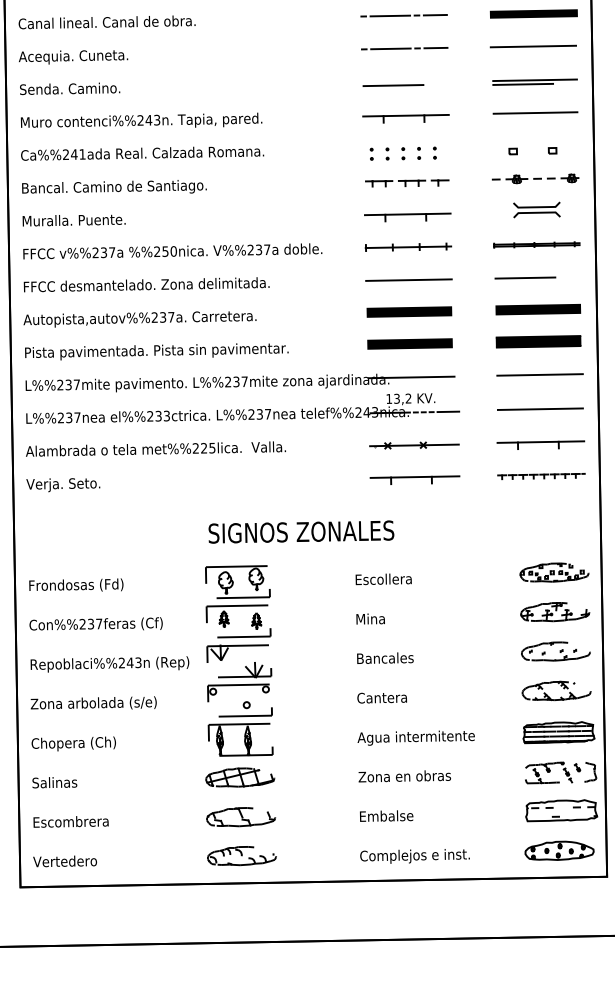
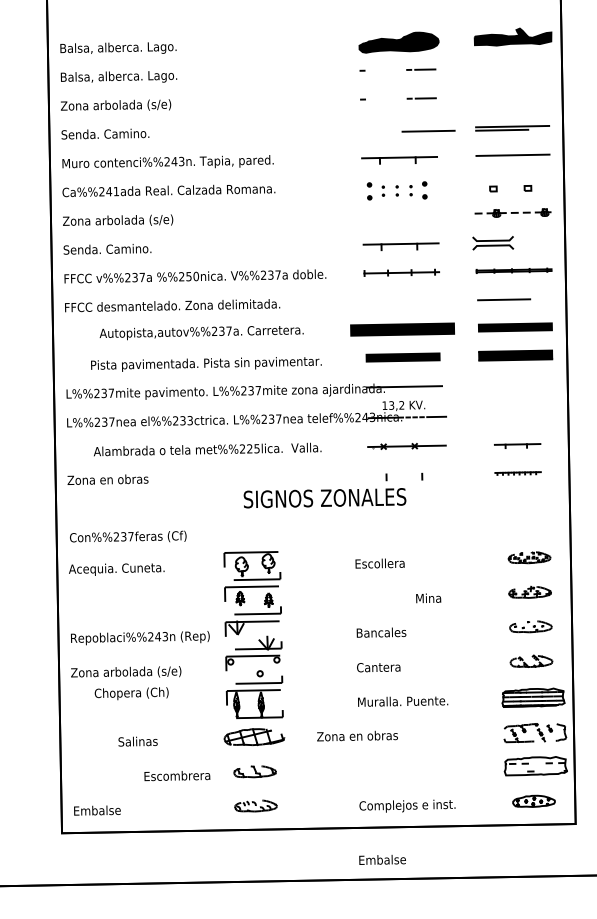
fill: (533, 13) -> (511, 68), removed
line: (389, 16) -> (385, 70), removed
text: (106, 23) -> (137, 76), Canal lineal. Canal de obra. -> Balsa, alberca. Lago.
line: (532, 45) -> (510, 96), removed
line: (391, 48) -> (386, 98), removed
text: (81, 56) -> (115, 105), Acequia. Cuneta. -> Zona arbolada (s/e)
line: (393, 84) -> (428, 130), moved
part: (434, 153) -> (424, 190), size x1.6
part: (371, 154) -> (369, 191), size x1.6
part: (407, 182) -> (400, 216), removed
text: (114, 186) -> (144, 219), Bancal. Camino de Santiago. -> Zona arbolada (s/e)
part: (537, 210) -> (493, 243), moved
text: (73, 220) -> (108, 249), Muralla. Puente. -> Senda. Camino.
line: (408, 279) -> (401, 301), removed
part: (409, 311) -> (402, 329), size x1.4
text: (139, 319) -> (201, 333), moved
text: (156, 351) -> (206, 364), moved
line: (539, 374) -> (516, 384), removed
line: (540, 409) -> (517, 414), removed
part: (540, 444) -> (517, 445), size x0.6
text: (155, 449) -> (207, 449), moved
line: (415, 476) -> (407, 473), removed
part: (540, 476) -> (517, 473), size x0.6
text: (72, 484) -> (107, 480), Verja. Seto. -> Zona en obras
text: (300, 532) -> (324, 498), moved
part: (554, 572) -> (529, 557), size x0.7
text: (82, 584) -> (116, 568), Frondosas (Fd) -> Acequia. Cuneta.
part: (554, 612) -> (529, 592), size x0.7
text: (370, 619) -> (428, 598), moved
text: (96, 623) -> (128, 536), moved
part: (555, 651) -> (530, 626), size x0.7
part: (556, 691) -> (531, 661), size x0.7
text: (416, 737) -> (408, 702), Agua intermitente -> Muralla. Puente.
text: (73, 743) -> (131, 693), moved
text: (404, 775) -> (357, 735), moved
text: (54, 782) -> (137, 741), moved
text: (386, 815) -> (382, 859), moved
part: (240, 816) -> (254, 771), size x0.7
text: (71, 822) -> (177, 776), moved
part: (558, 851) -> (533, 801), size x0.7
part: (241, 855) -> (255, 805), size x0.7
text: (64, 861) -> (100, 810), Vertedero -> Embalse

